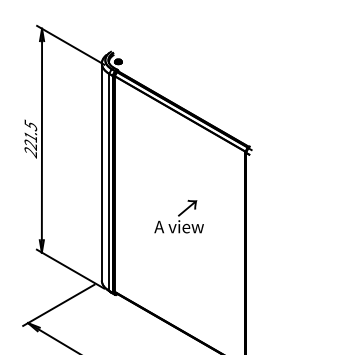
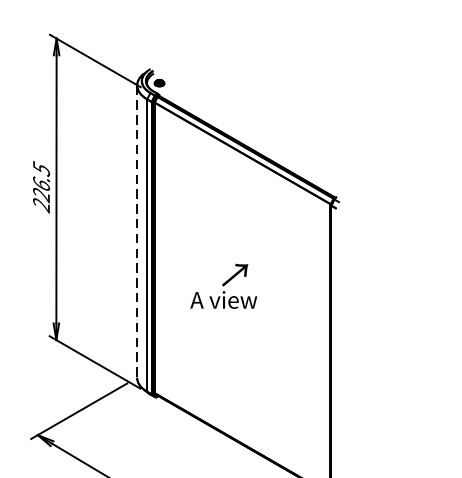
text: (30, 136) -> (41, 183), 221.5 -> 226.5
line: (101, 172) -> (136, 232), solid -> dashed
text: (178, 216) -> (222, 286), moved

